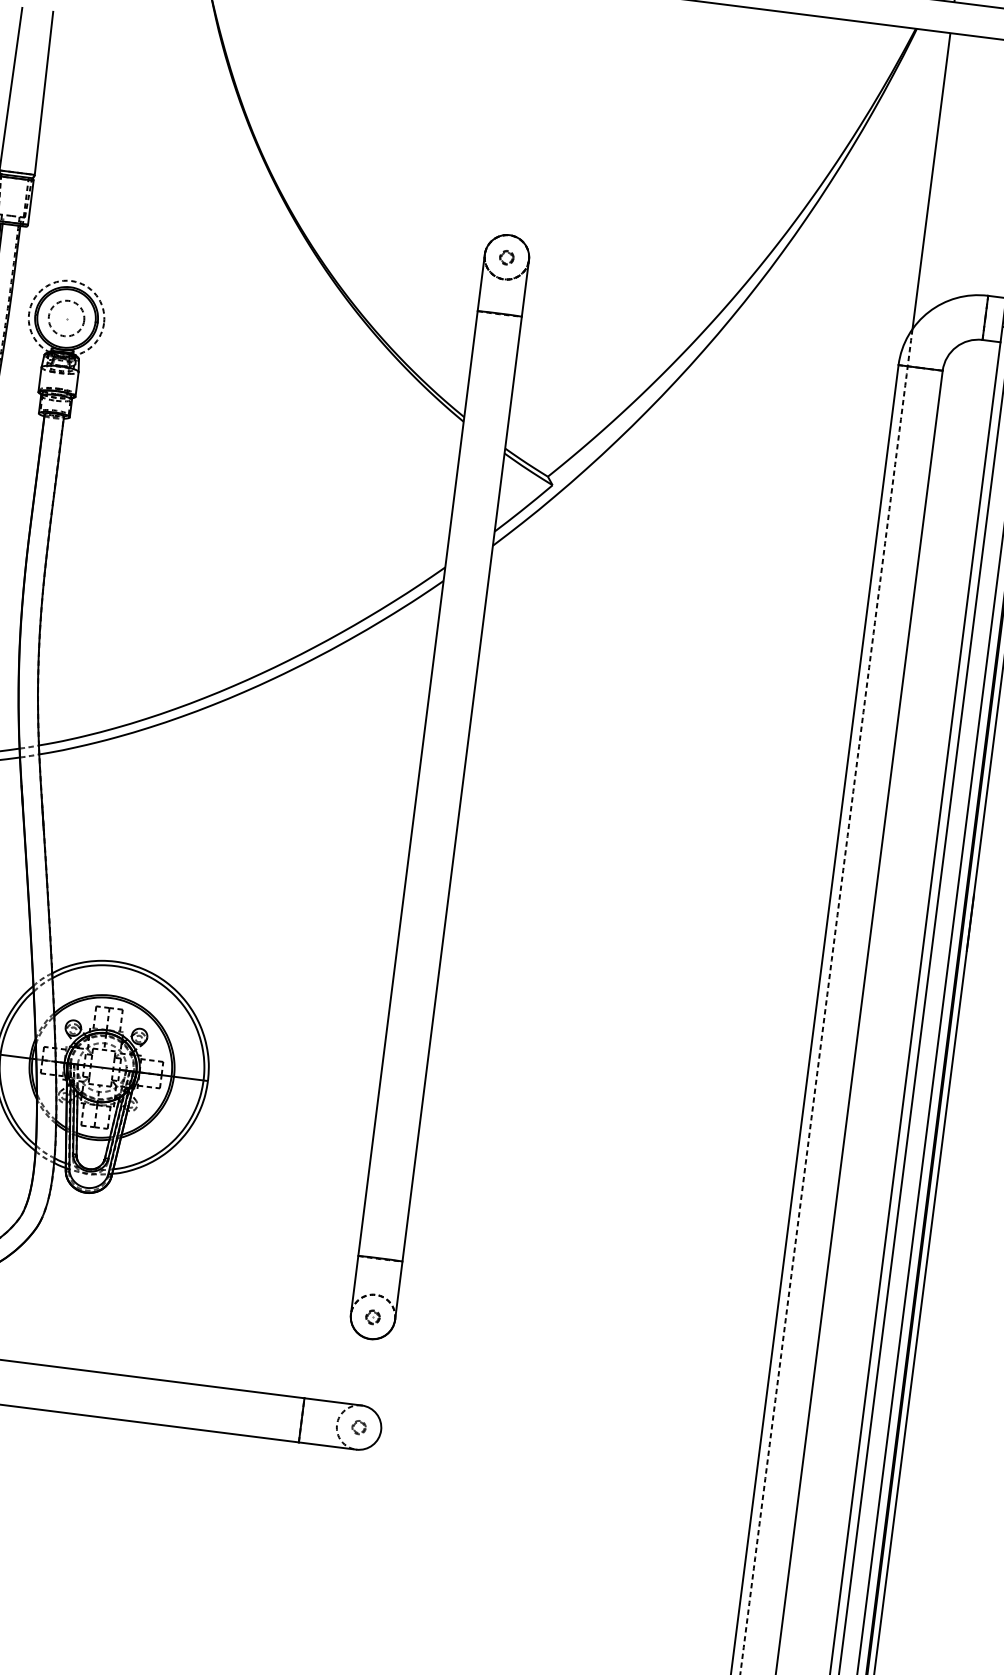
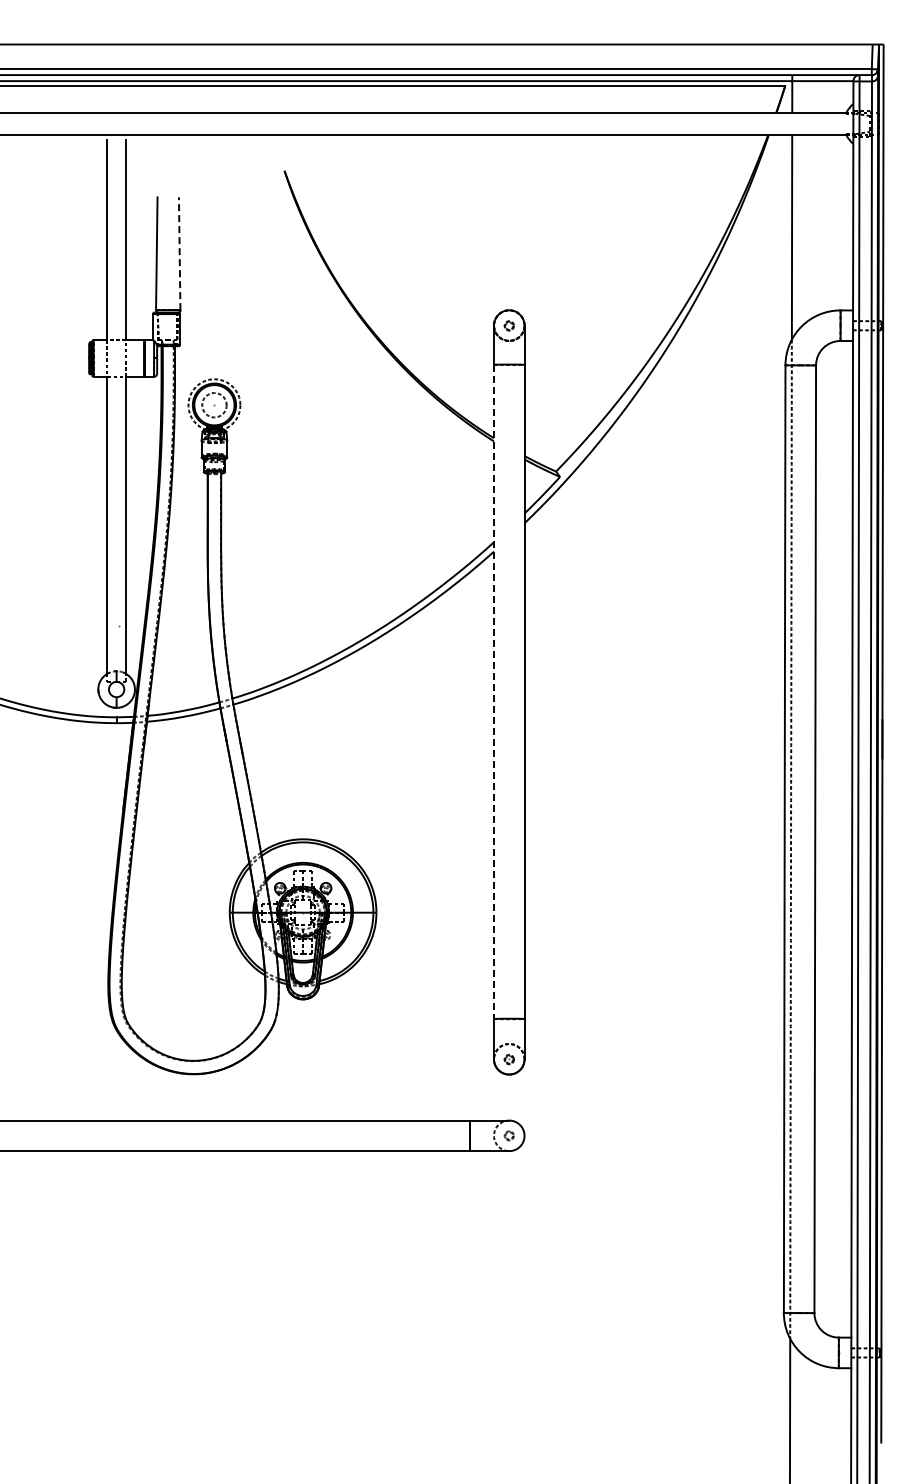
line: (43, 92) -> (179, 253), solid -> dashed
line: (418, 784) -> (494, 692), solid -> dashed

